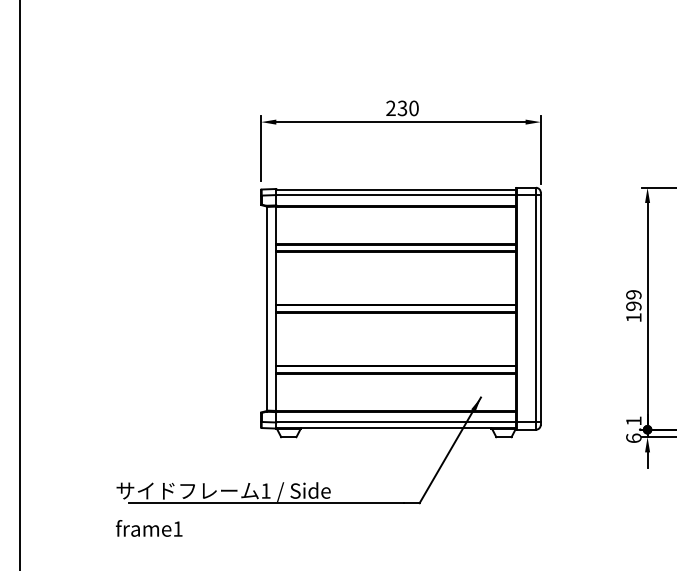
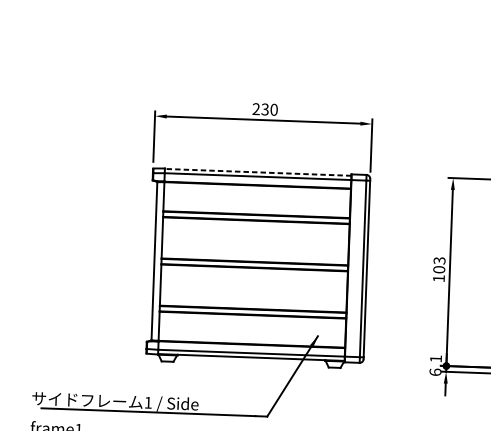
line: (395, 189) -> (257, 172), solid -> dashed
text: (633, 300) -> (439, 265), 199 -> 103

